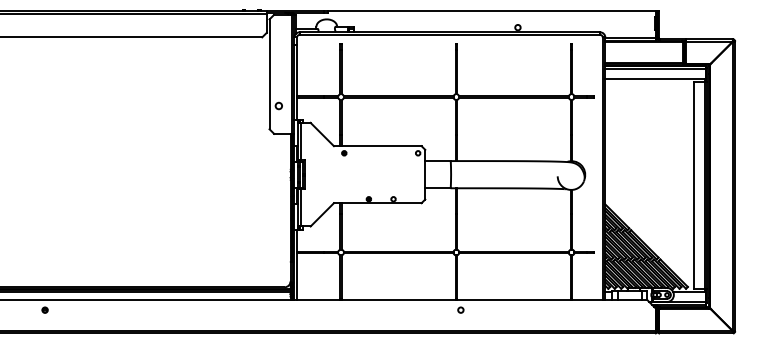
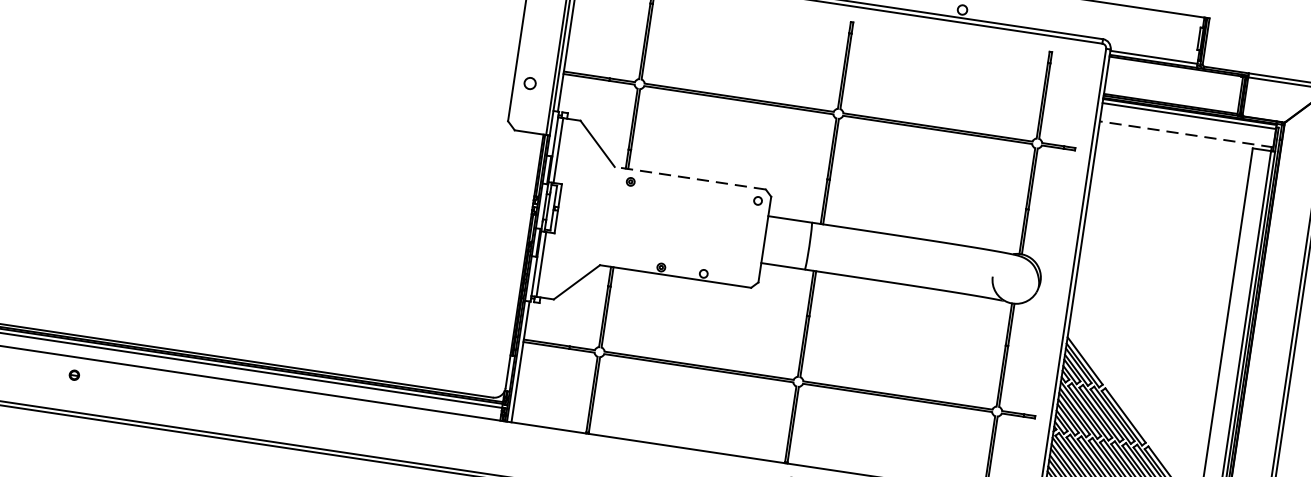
line: (655, 79) -> (1186, 134), solid -> dashed
line: (377, 146) -> (689, 178), solid -> dashed

